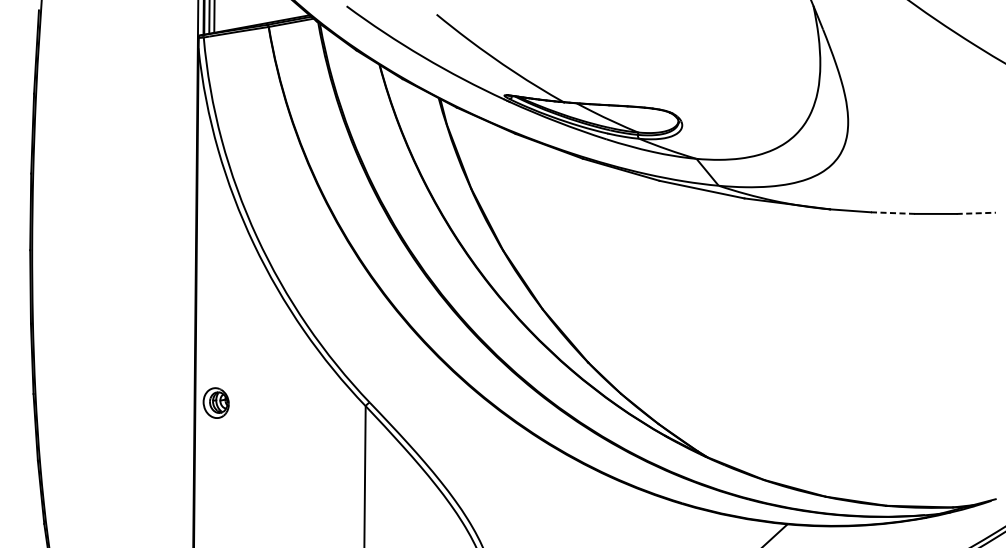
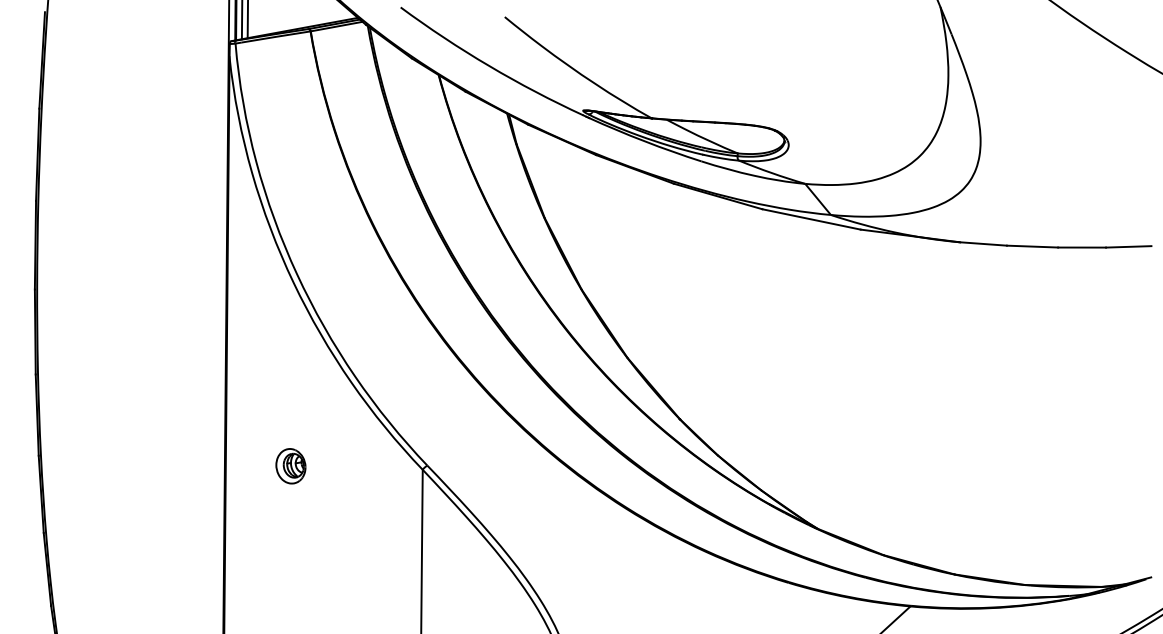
line: (893, 213) -> (1032, 246), dashed -> solid
line: (976, 213) -> (1128, 246), dashed -> solid
part: (215, 403) -> (290, 466), moved

